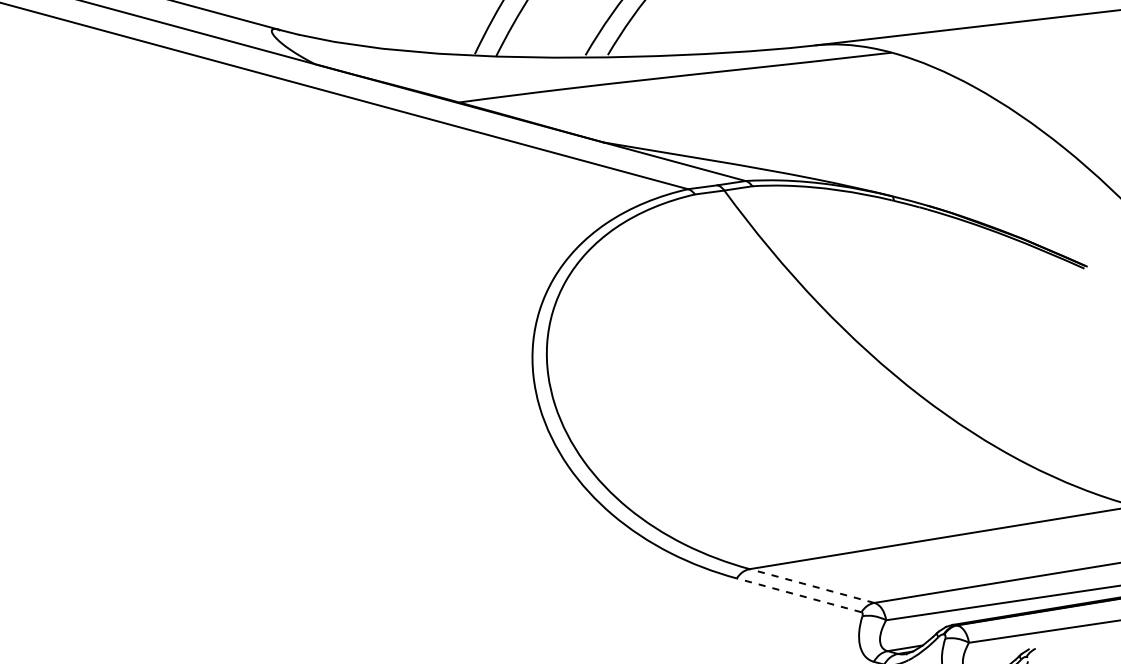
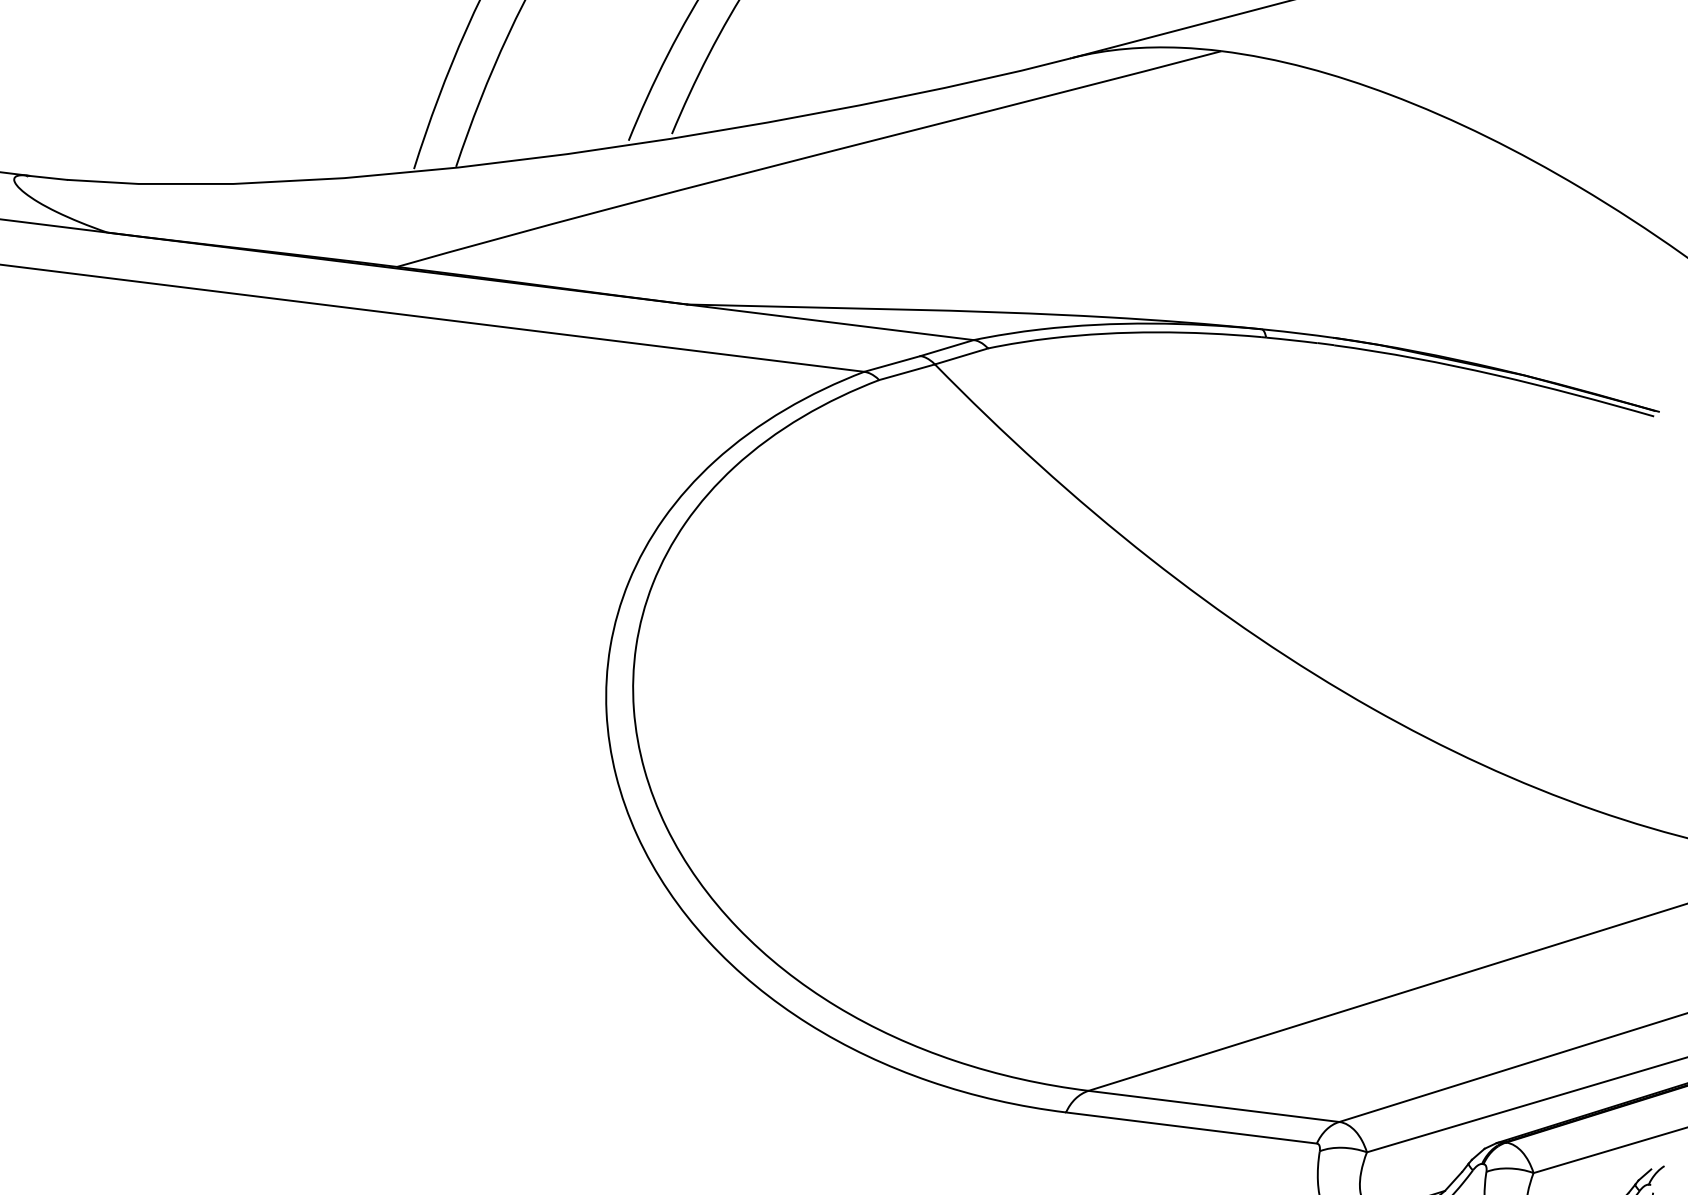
line: (812, 586) -> (1214, 1107), dashed -> solid
line: (799, 595) -> (1192, 1128), dashed -> solid

